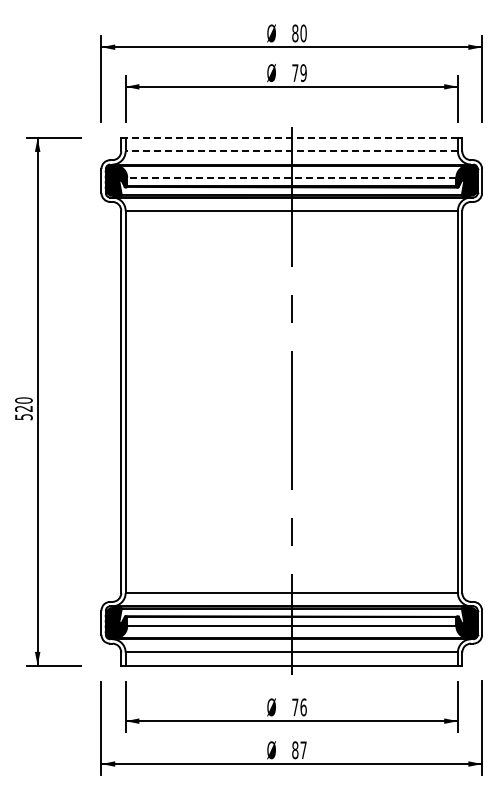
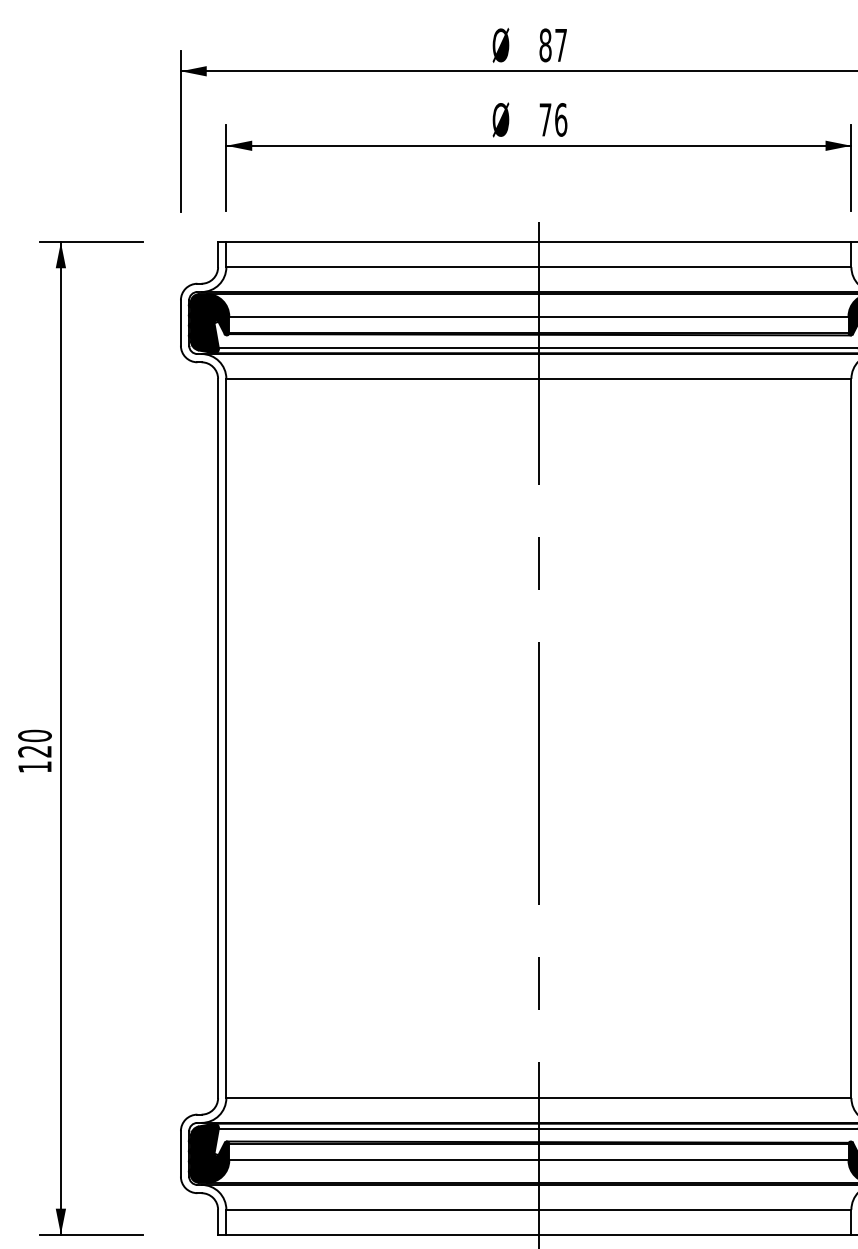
text: (303, 33) -> (560, 45), 80 -> 87
text: (303, 72) -> (560, 118), 79 -> 76
line: (291, 138) -> (538, 242), dashed -> solid
line: (291, 151) -> (538, 267), dashed -> solid
line: (291, 177) -> (538, 316), dashed -> solid
text: (23, 417) -> (34, 767), 520 -> 120

